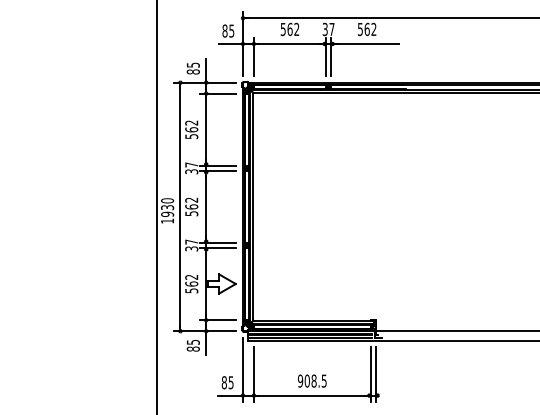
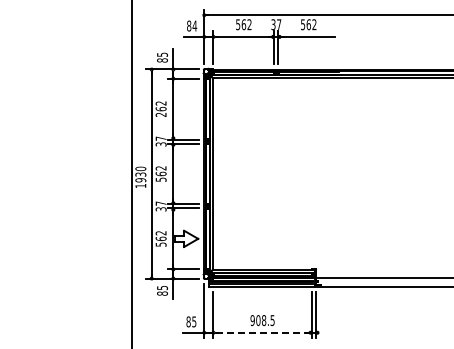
text: (231, 30) -> (194, 25), 85 -> 84
text: (190, 136) -> (160, 114), 562 -> 262
line: (313, 395) -> (263, 332), solid -> dashed

